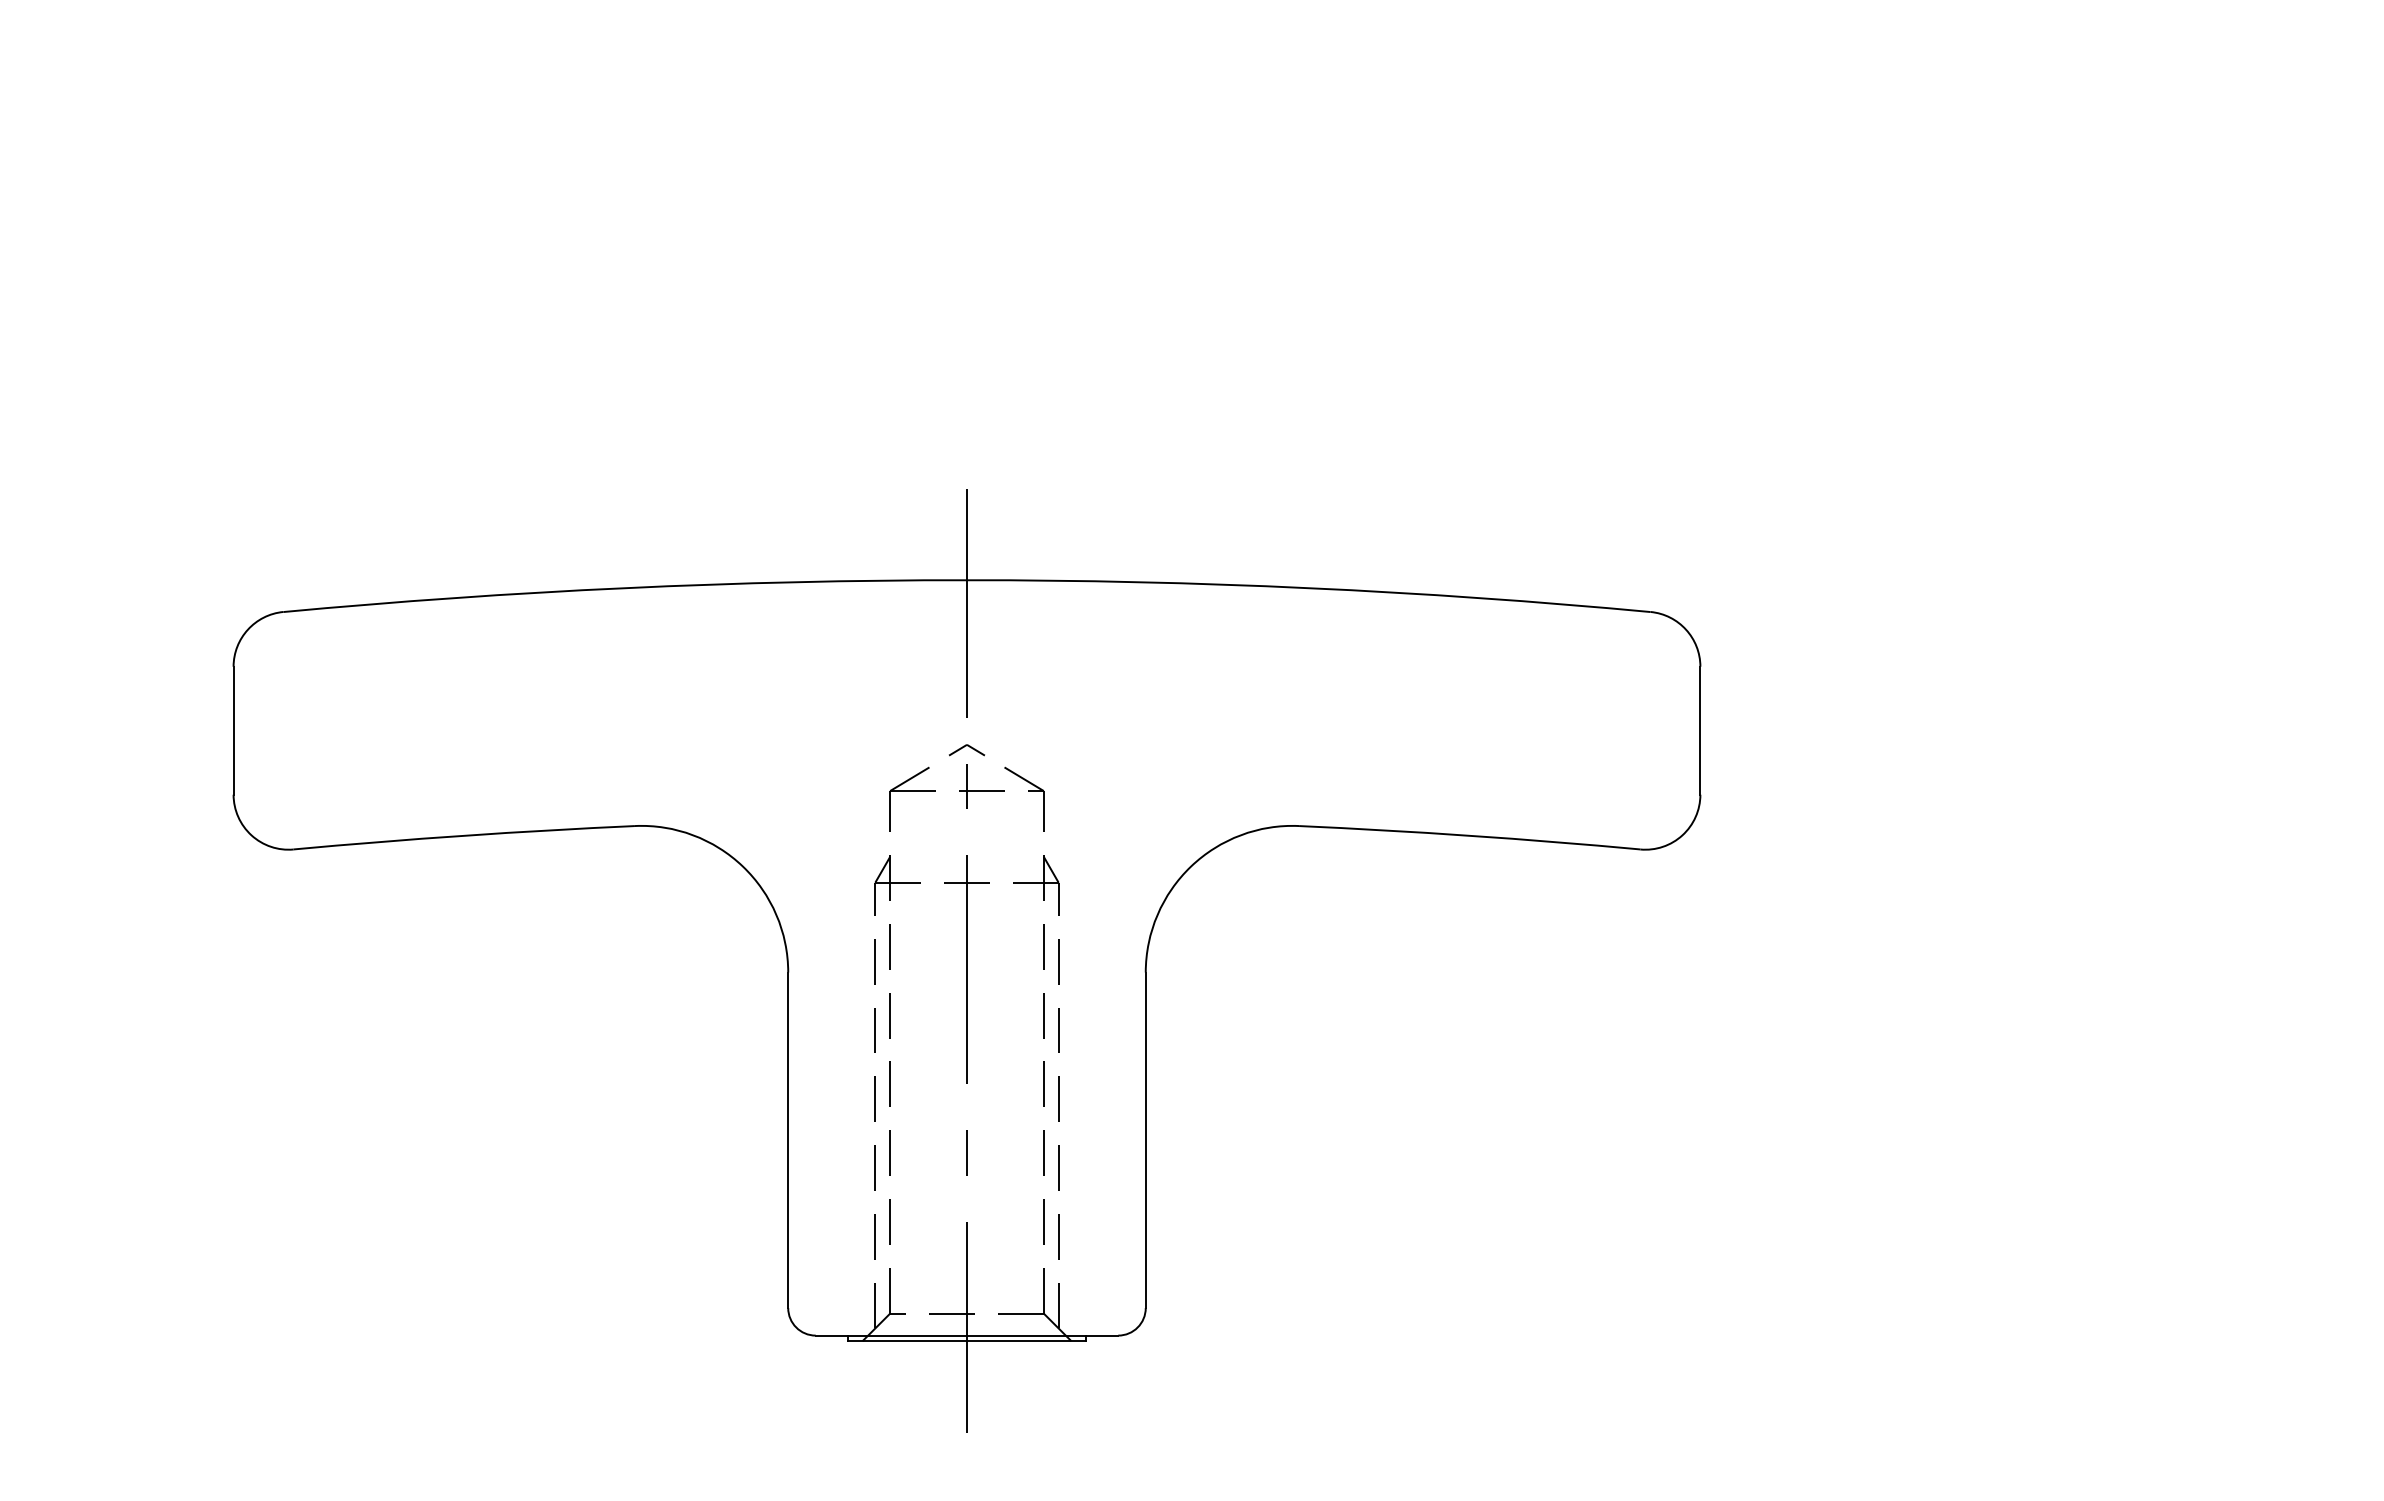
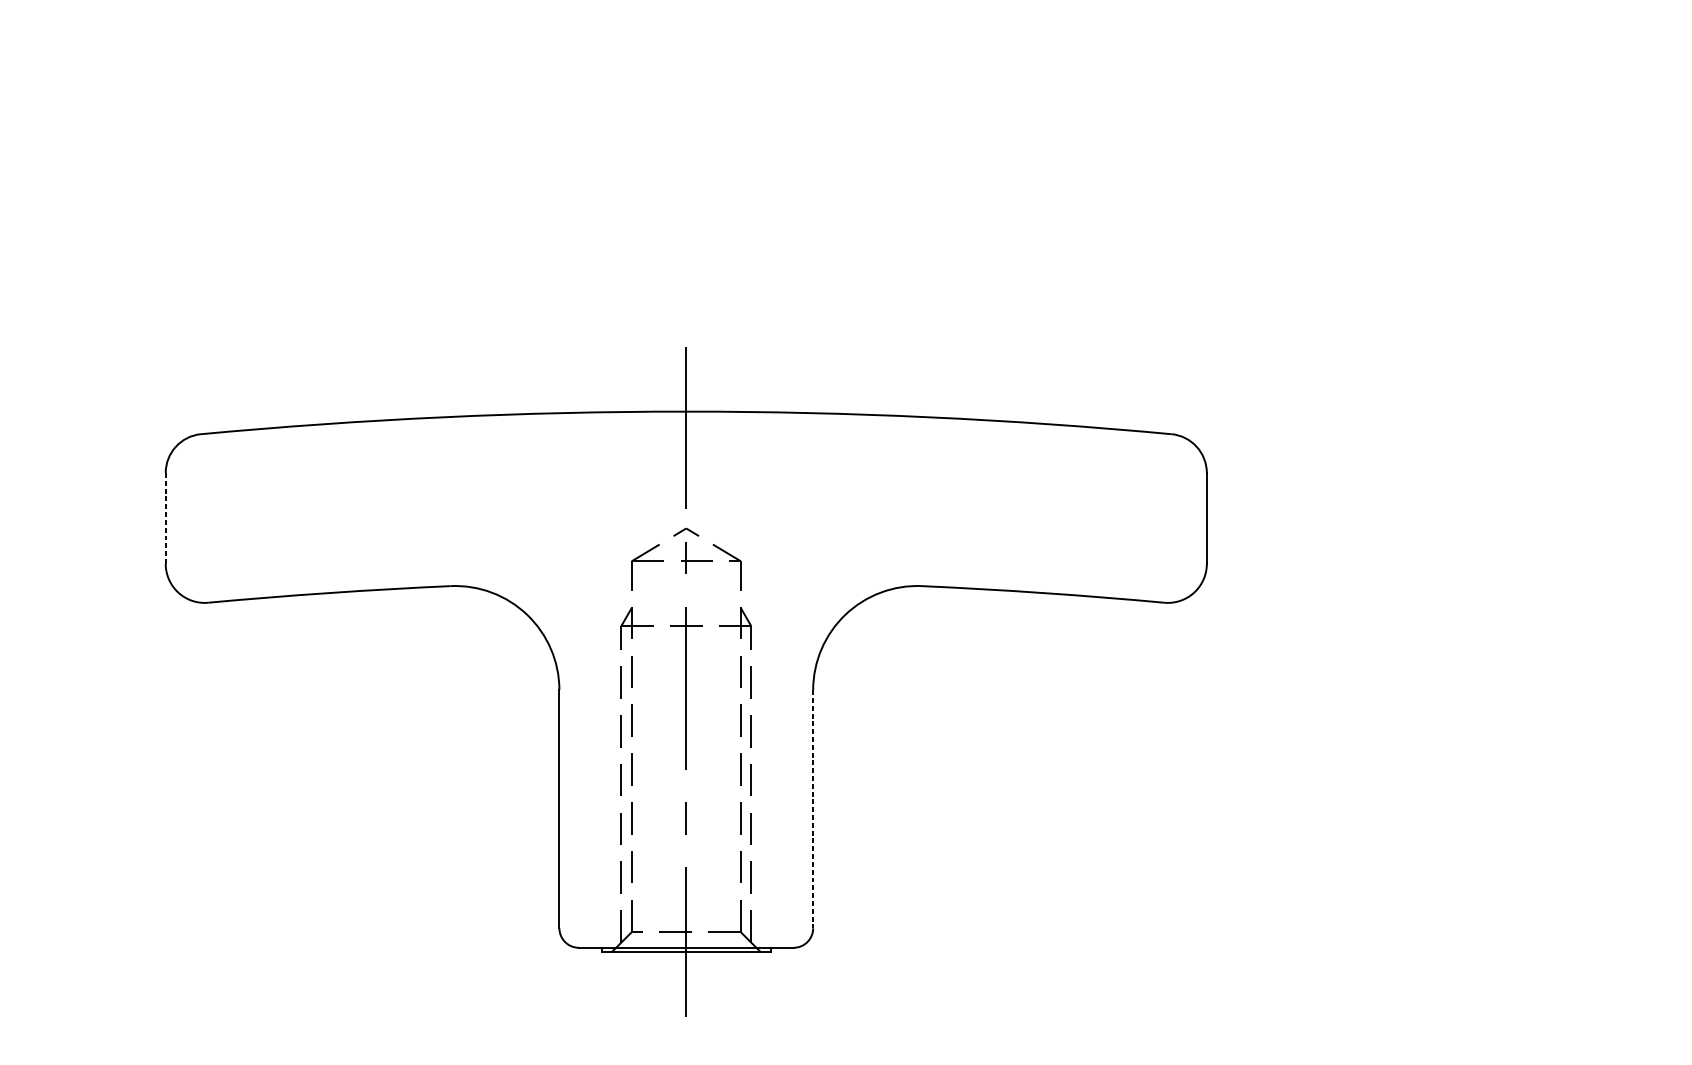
line: (233, 730) -> (165, 518), solid -> dashed
line: (1145, 1140) -> (812, 809), solid -> dashed

